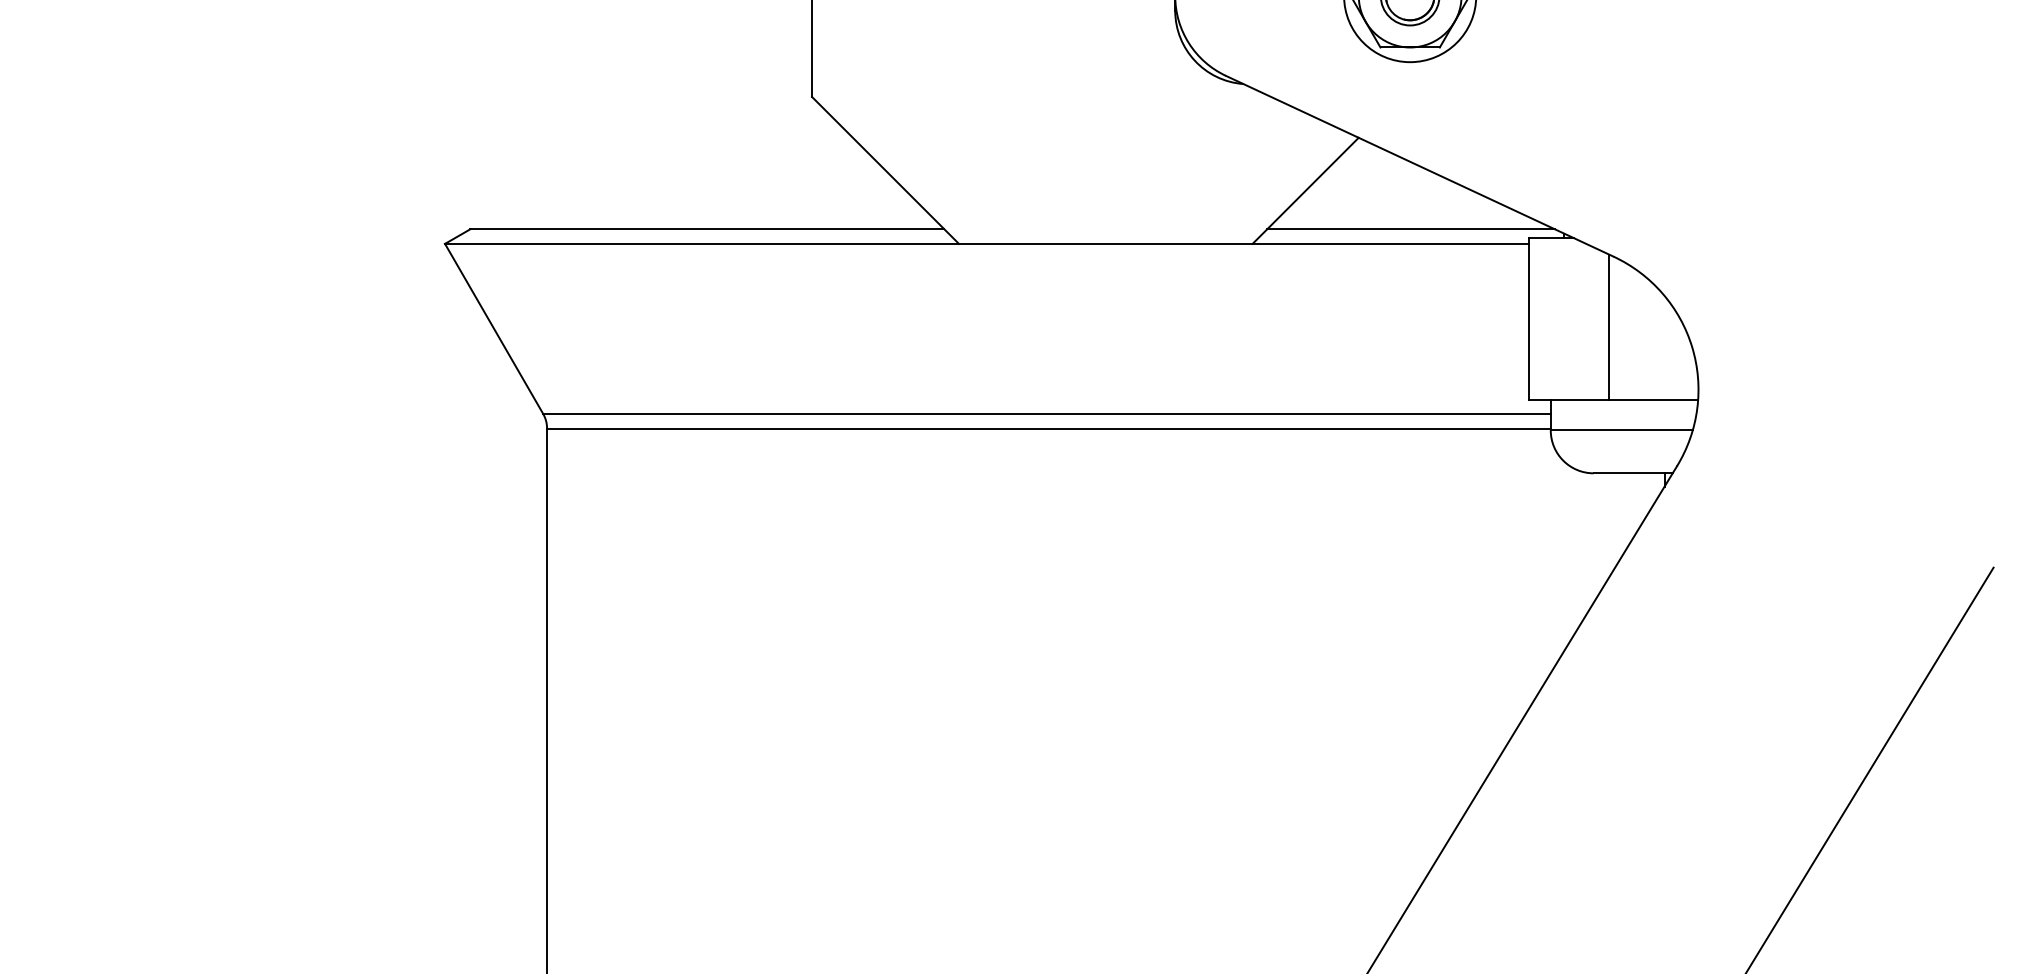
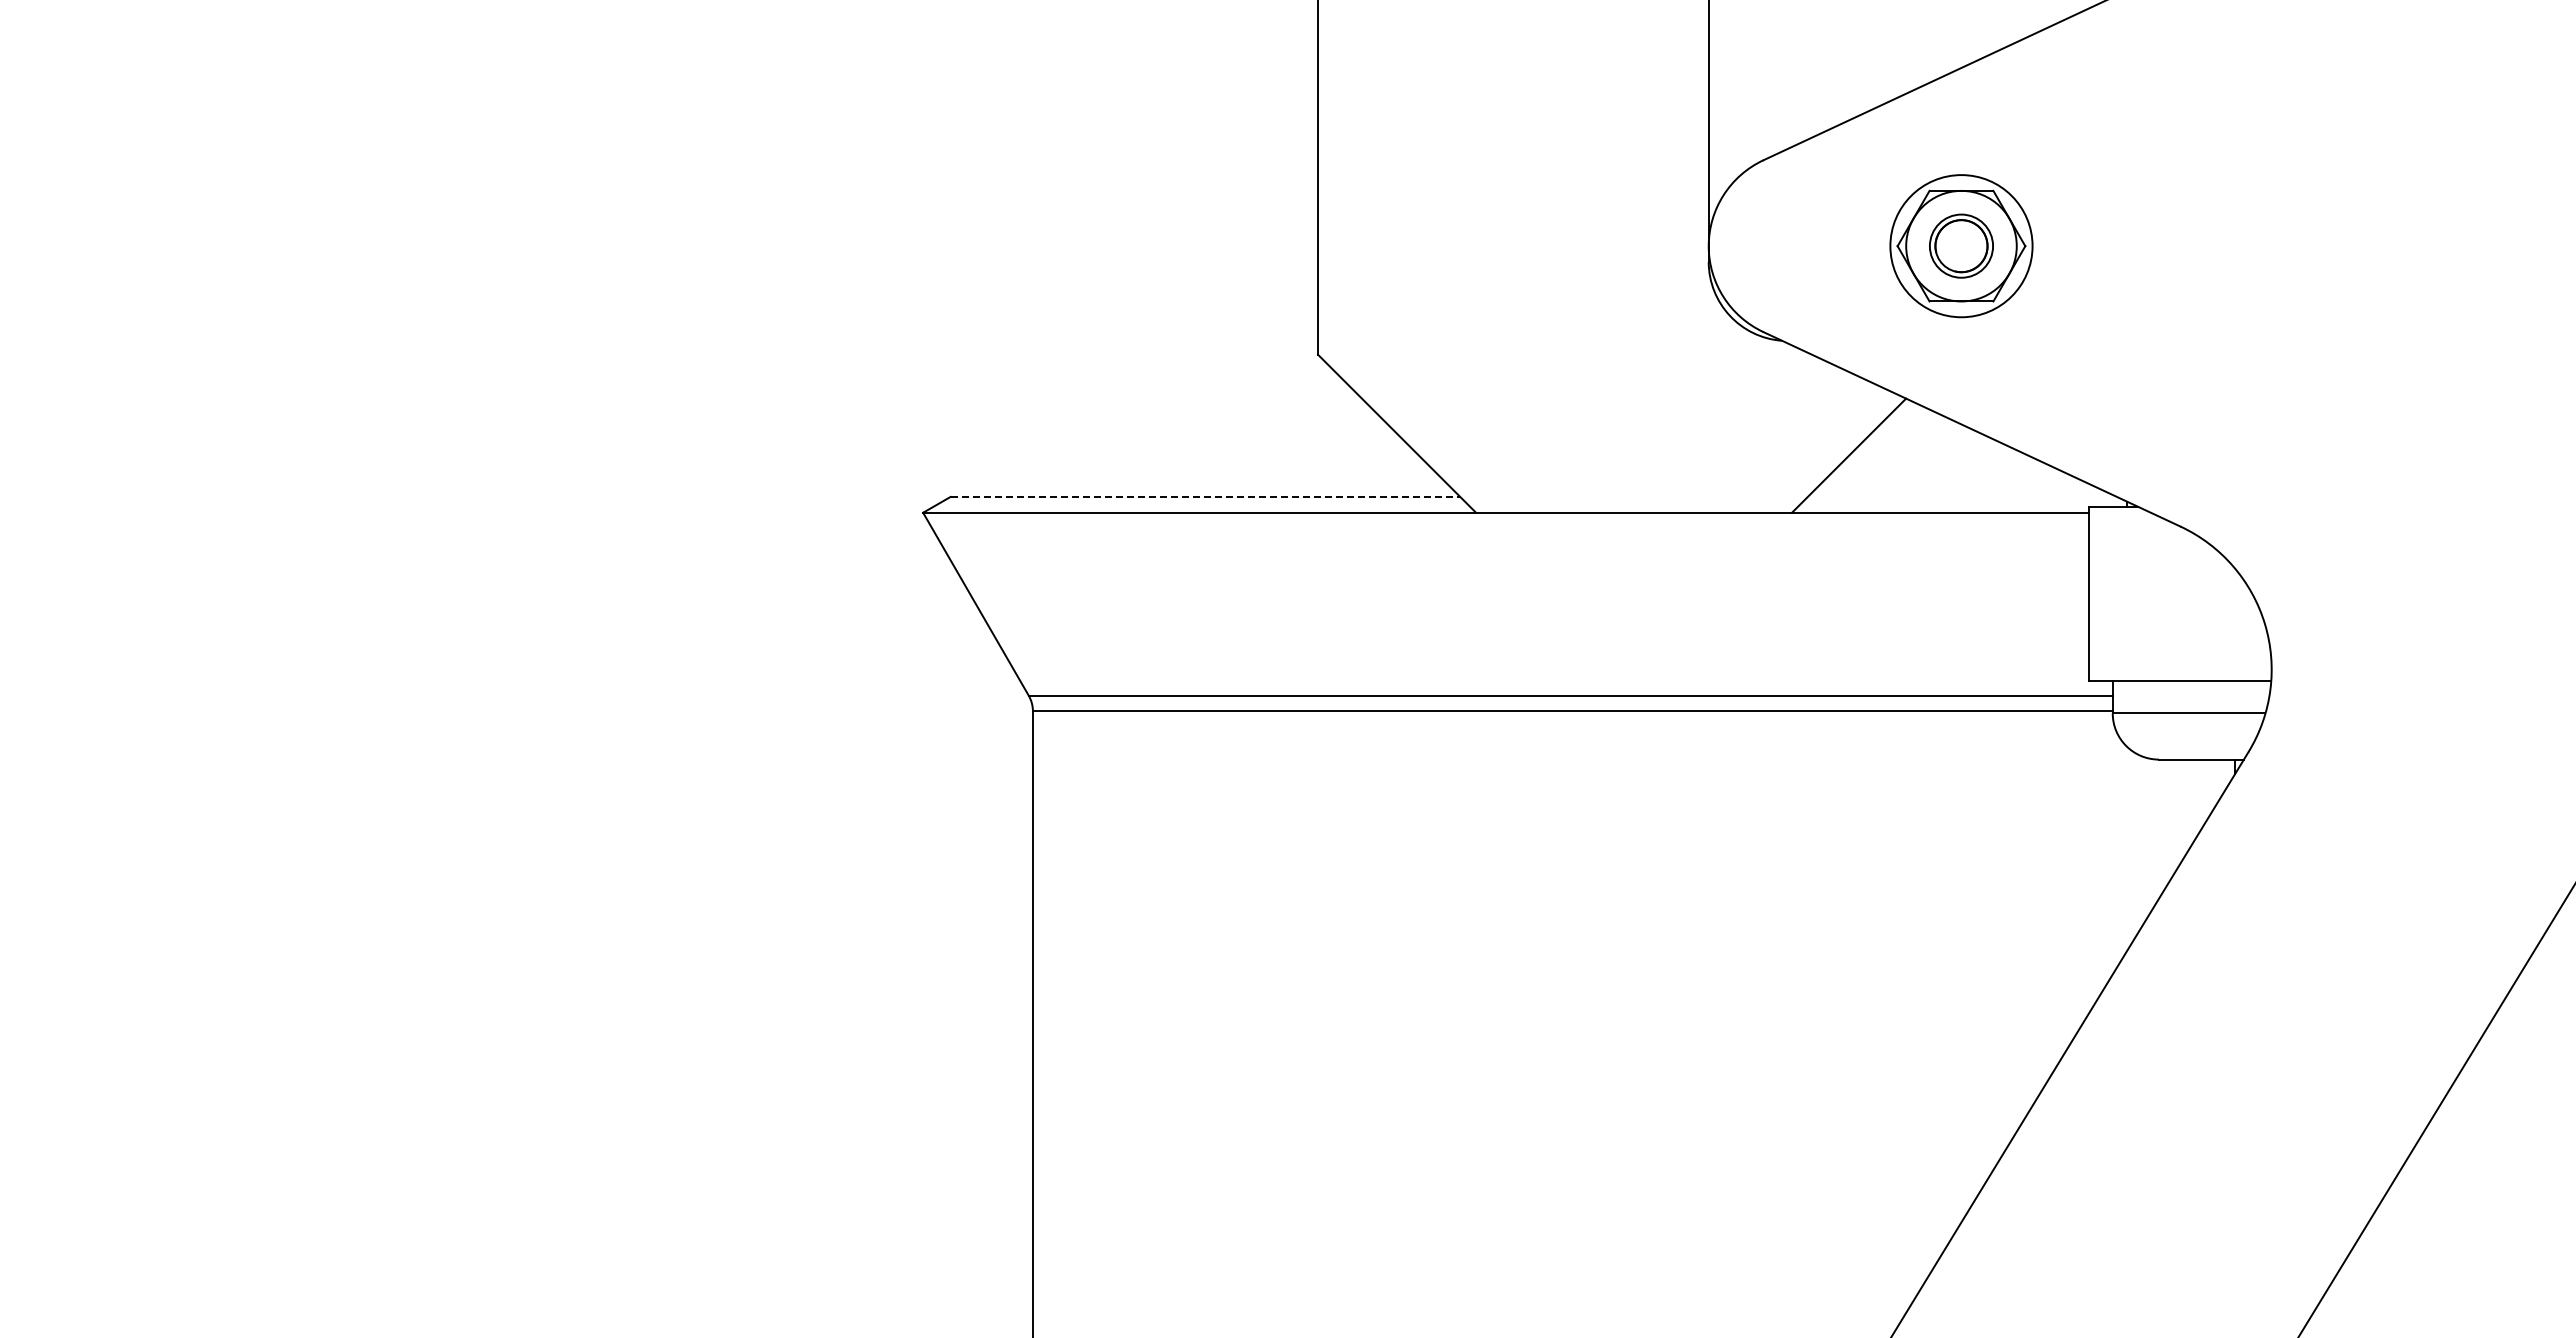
line: (707, 228) -> (1205, 496), solid -> dashed
line: (1411, 228) -> (1962, 496), removed
line: (1609, 327) -> (2175, 602), removed

